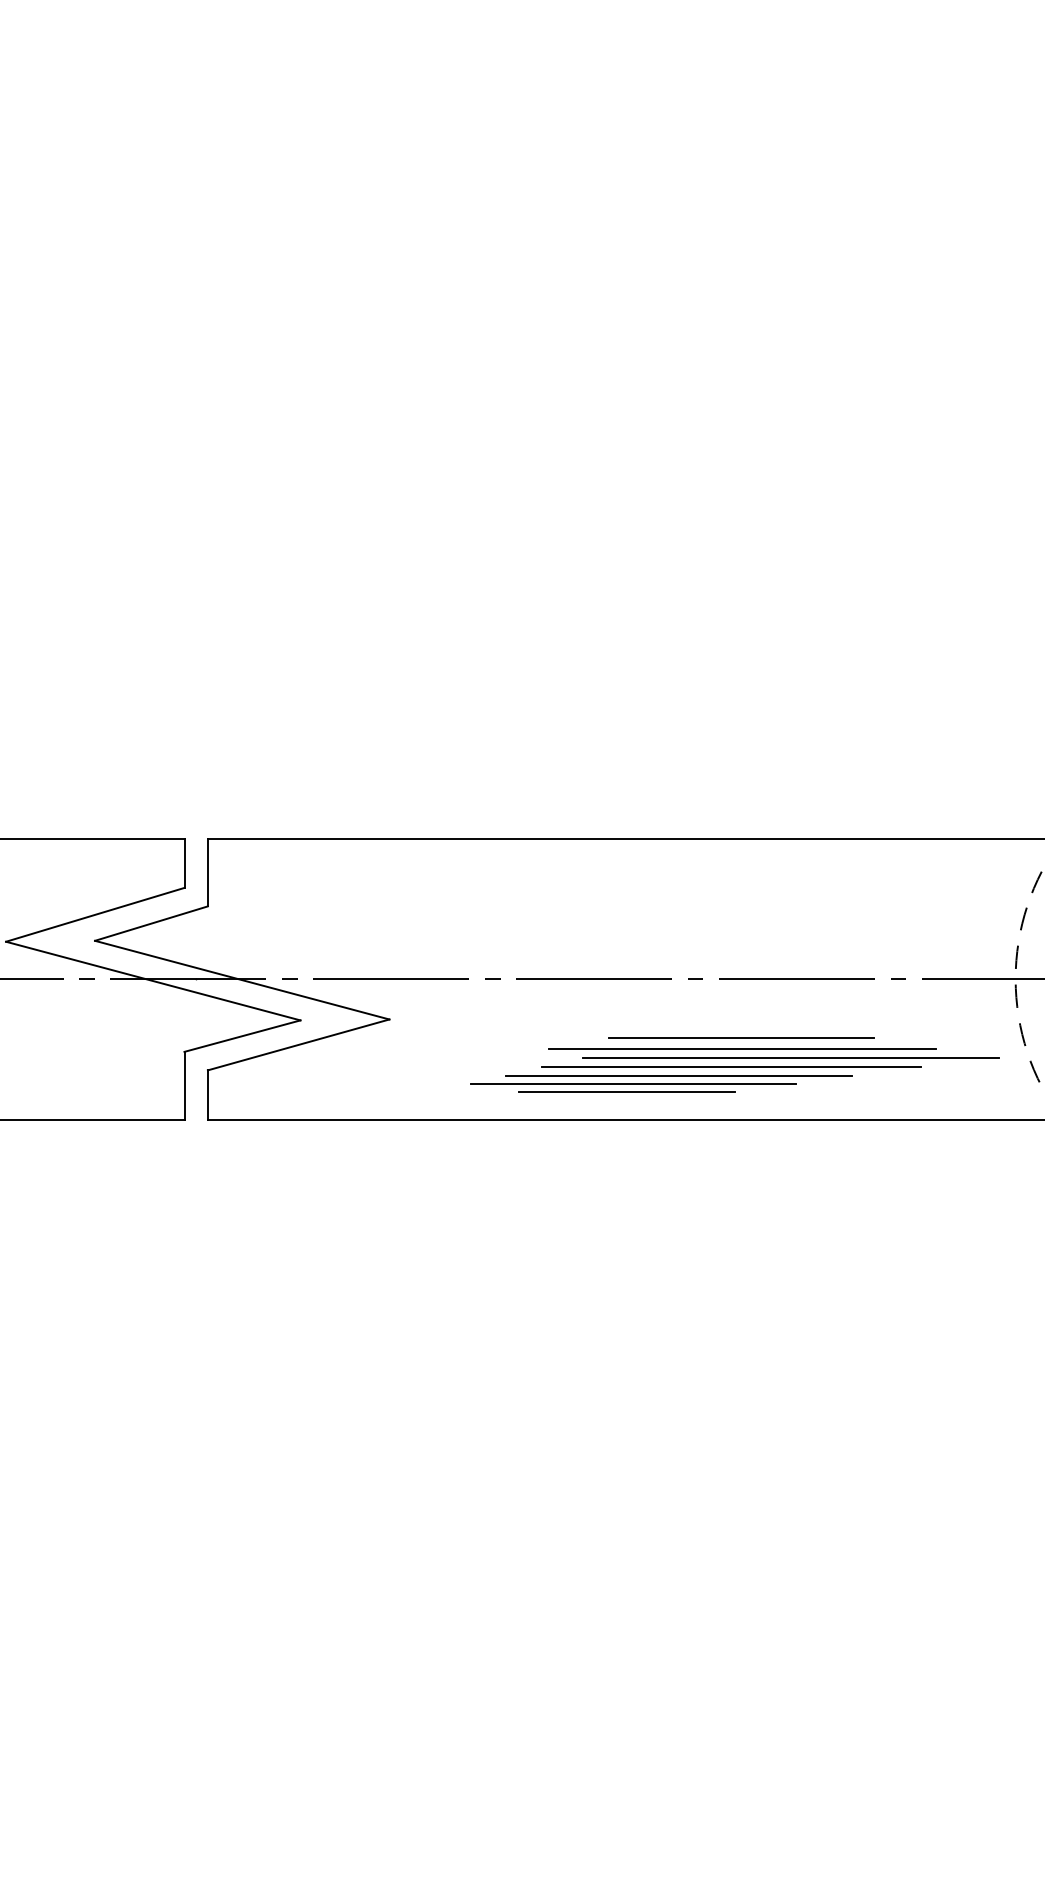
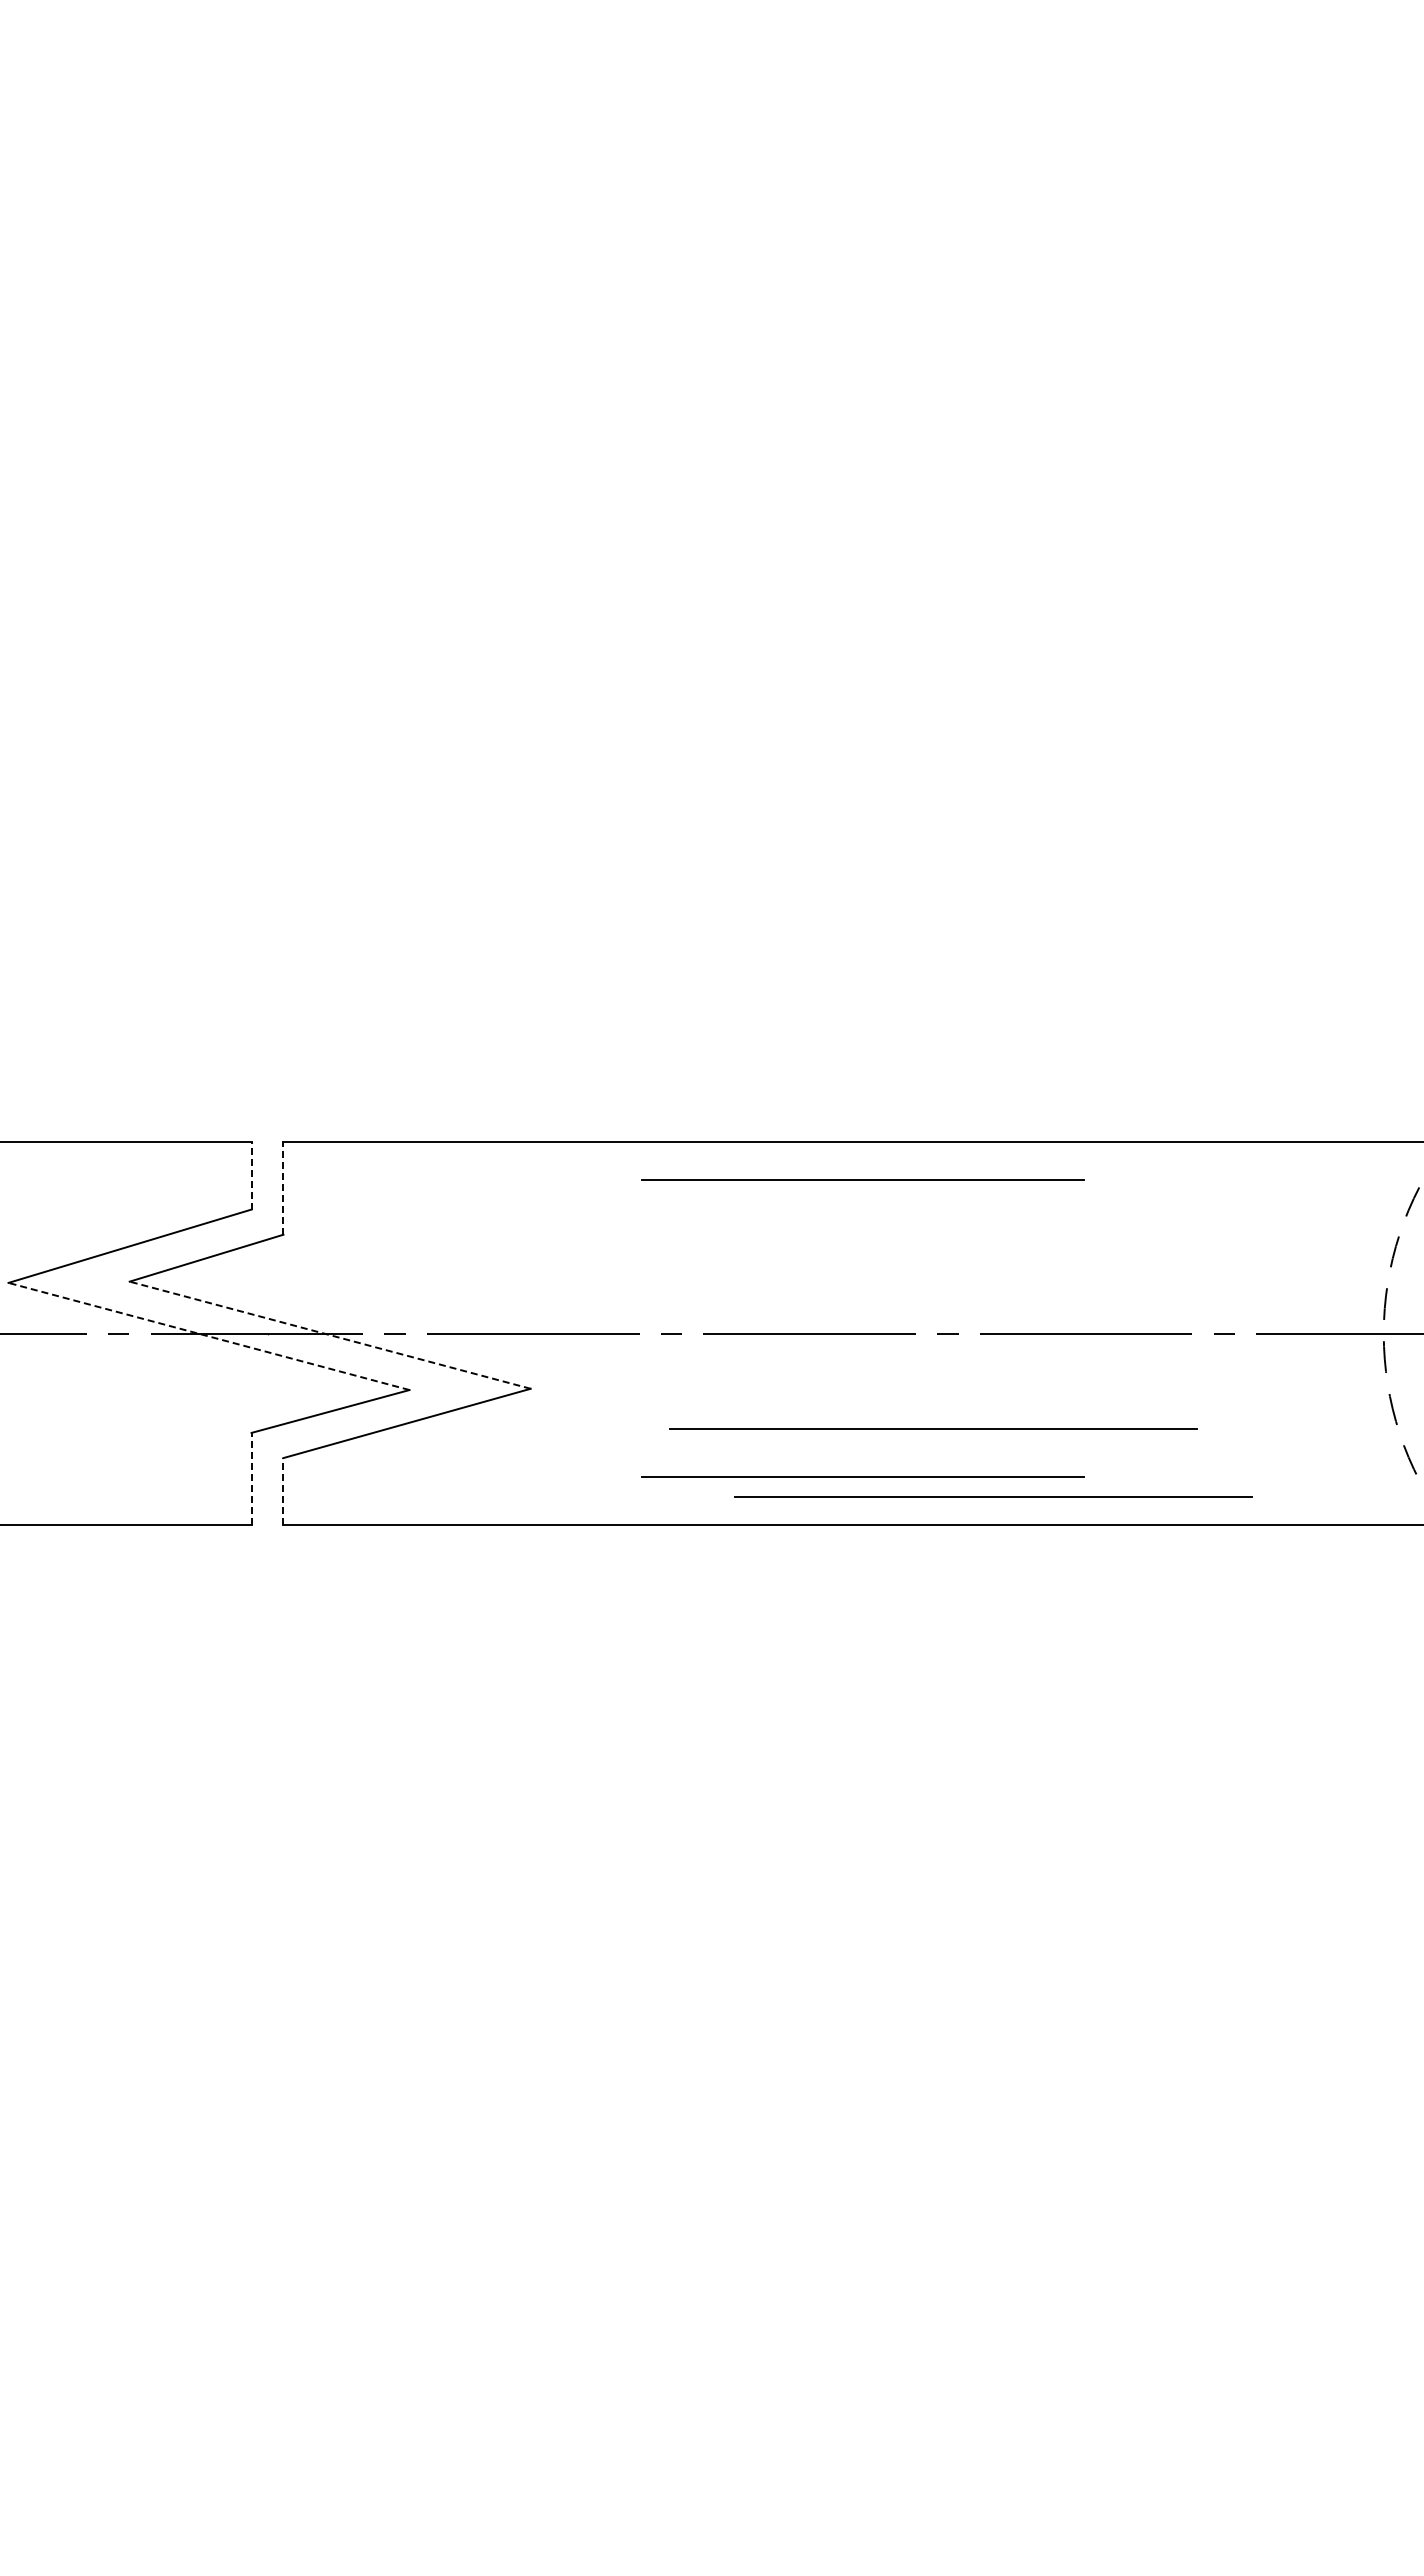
line: (184, 863) -> (251, 1176), solid -> dashed
line: (632, 865) -> (862, 1179), added
line: (207, 872) -> (283, 1188), solid -> dashed
line: (242, 980) -> (330, 1335), solid -> dashed
line: (153, 981) -> (209, 1336), solid -> dashed
line: (741, 1038) -> (1010, 1414), removed
line: (742, 1048) -> (933, 1428), moved
line: (790, 1058) -> (1077, 1441), removed
line: (731, 1066) -> (993, 1496), moved
line: (679, 1075) -> (925, 1465), removed
line: (184, 1085) -> (251, 1478), solid -> dashed
line: (627, 1091) -> (854, 1486), removed
line: (207, 1094) -> (283, 1491), solid -> dashed

